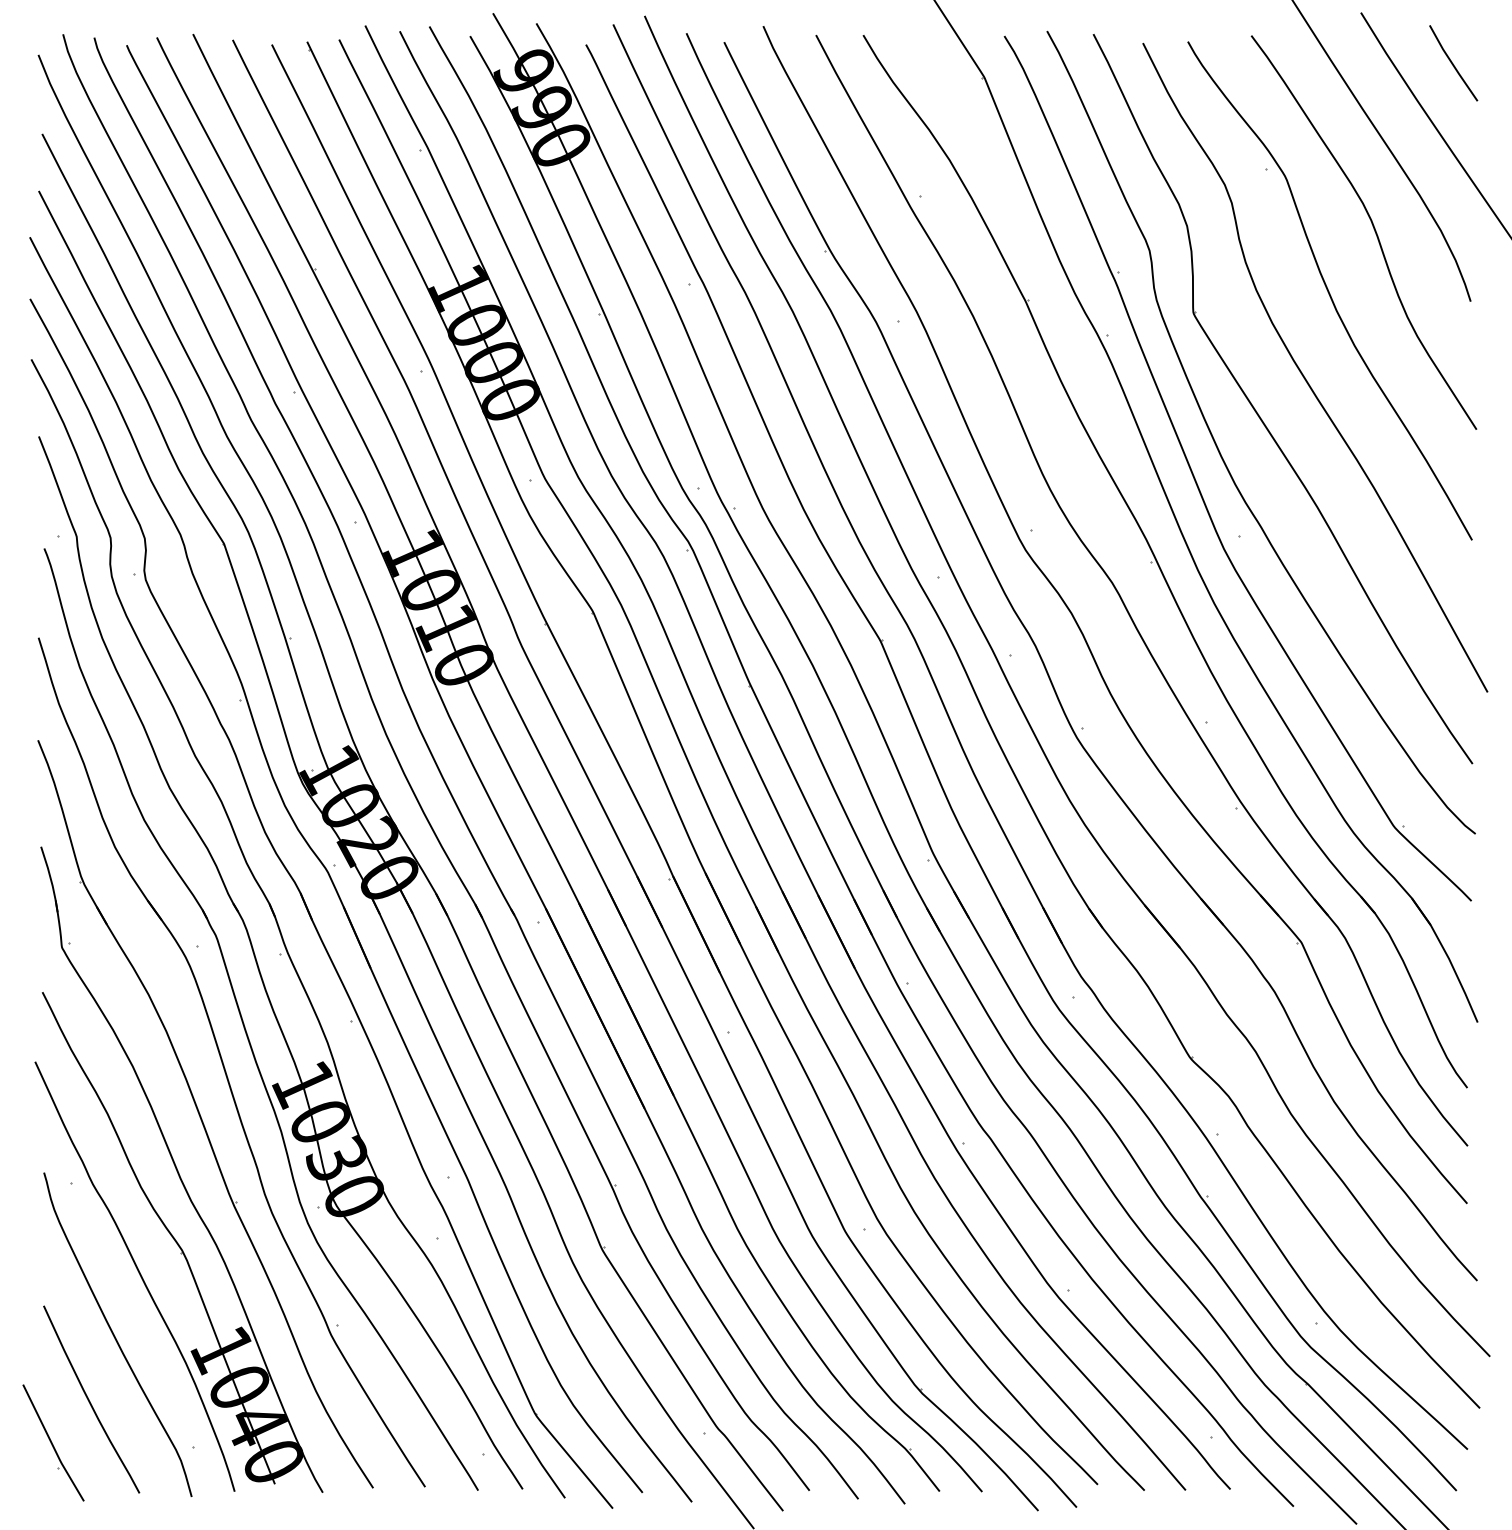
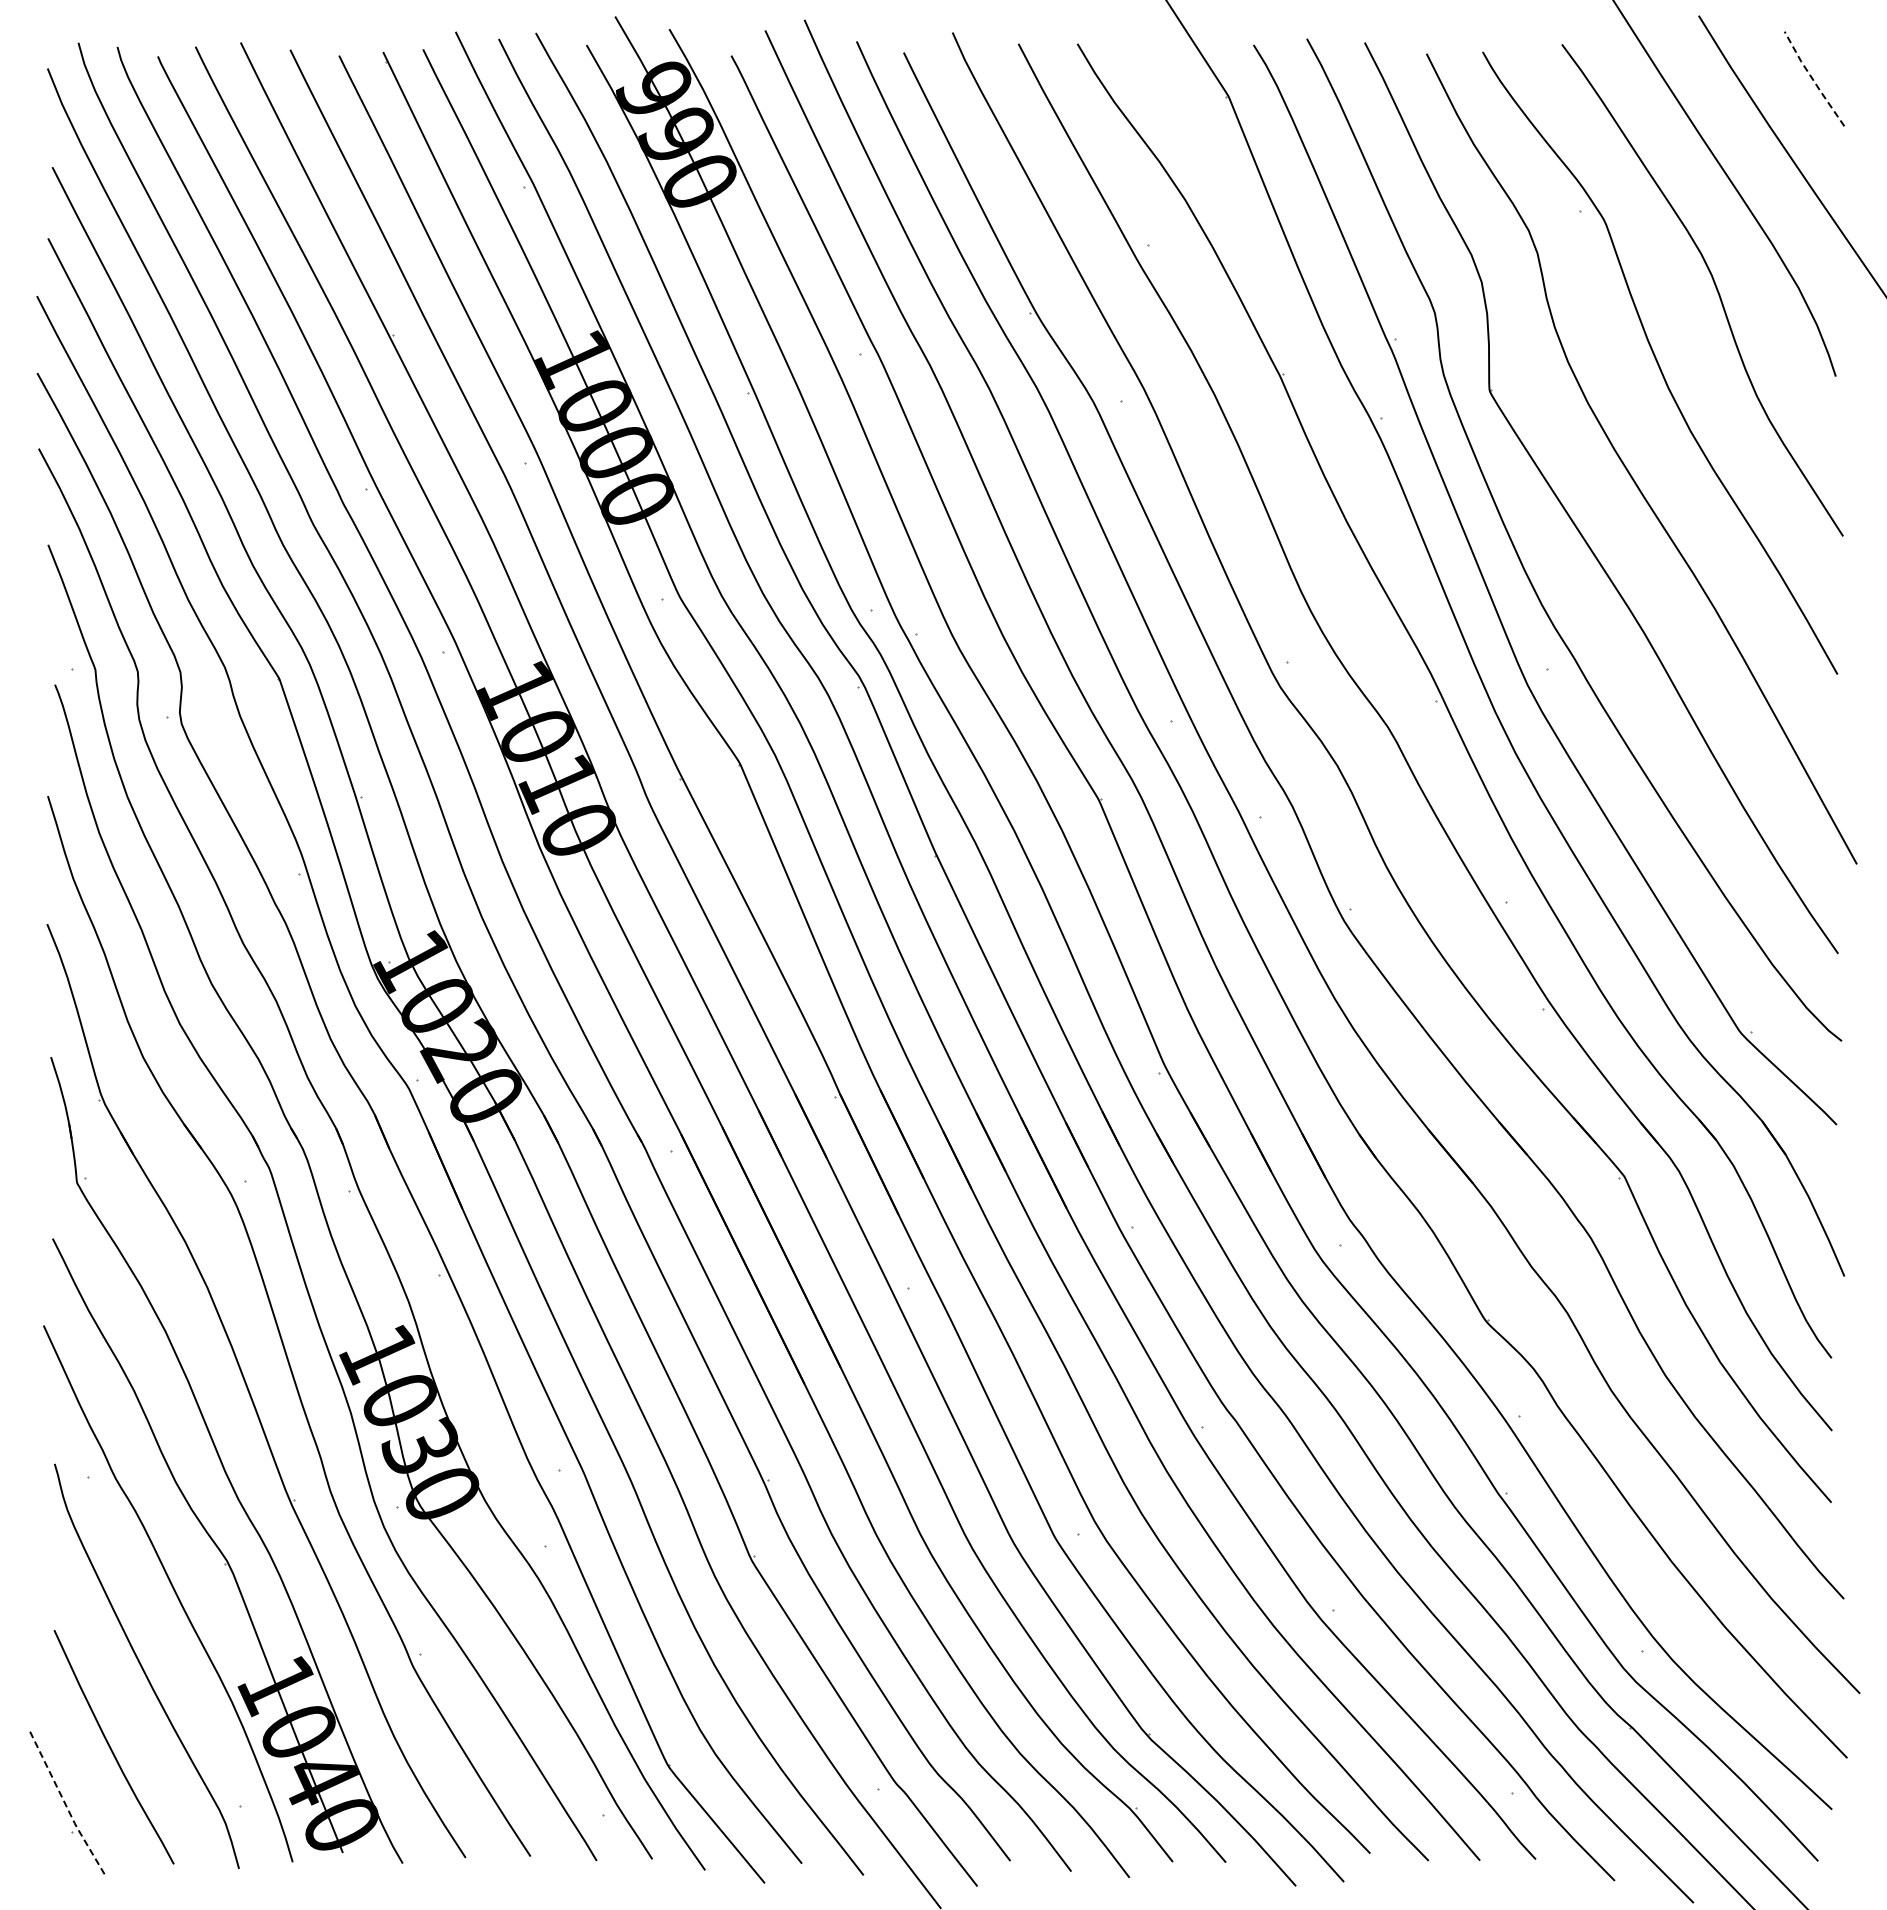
line: (1452, 63) -> (1813, 79), solid -> dashed
line: (52, 1444) -> (65, 1803), solid -> dashed

